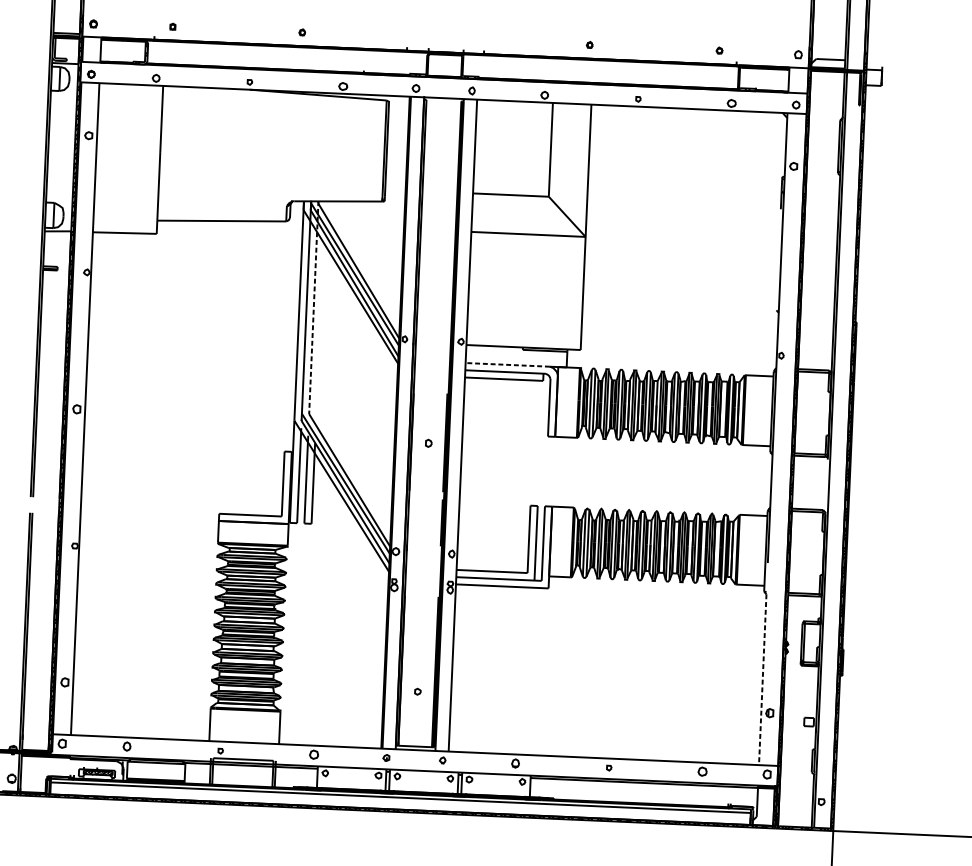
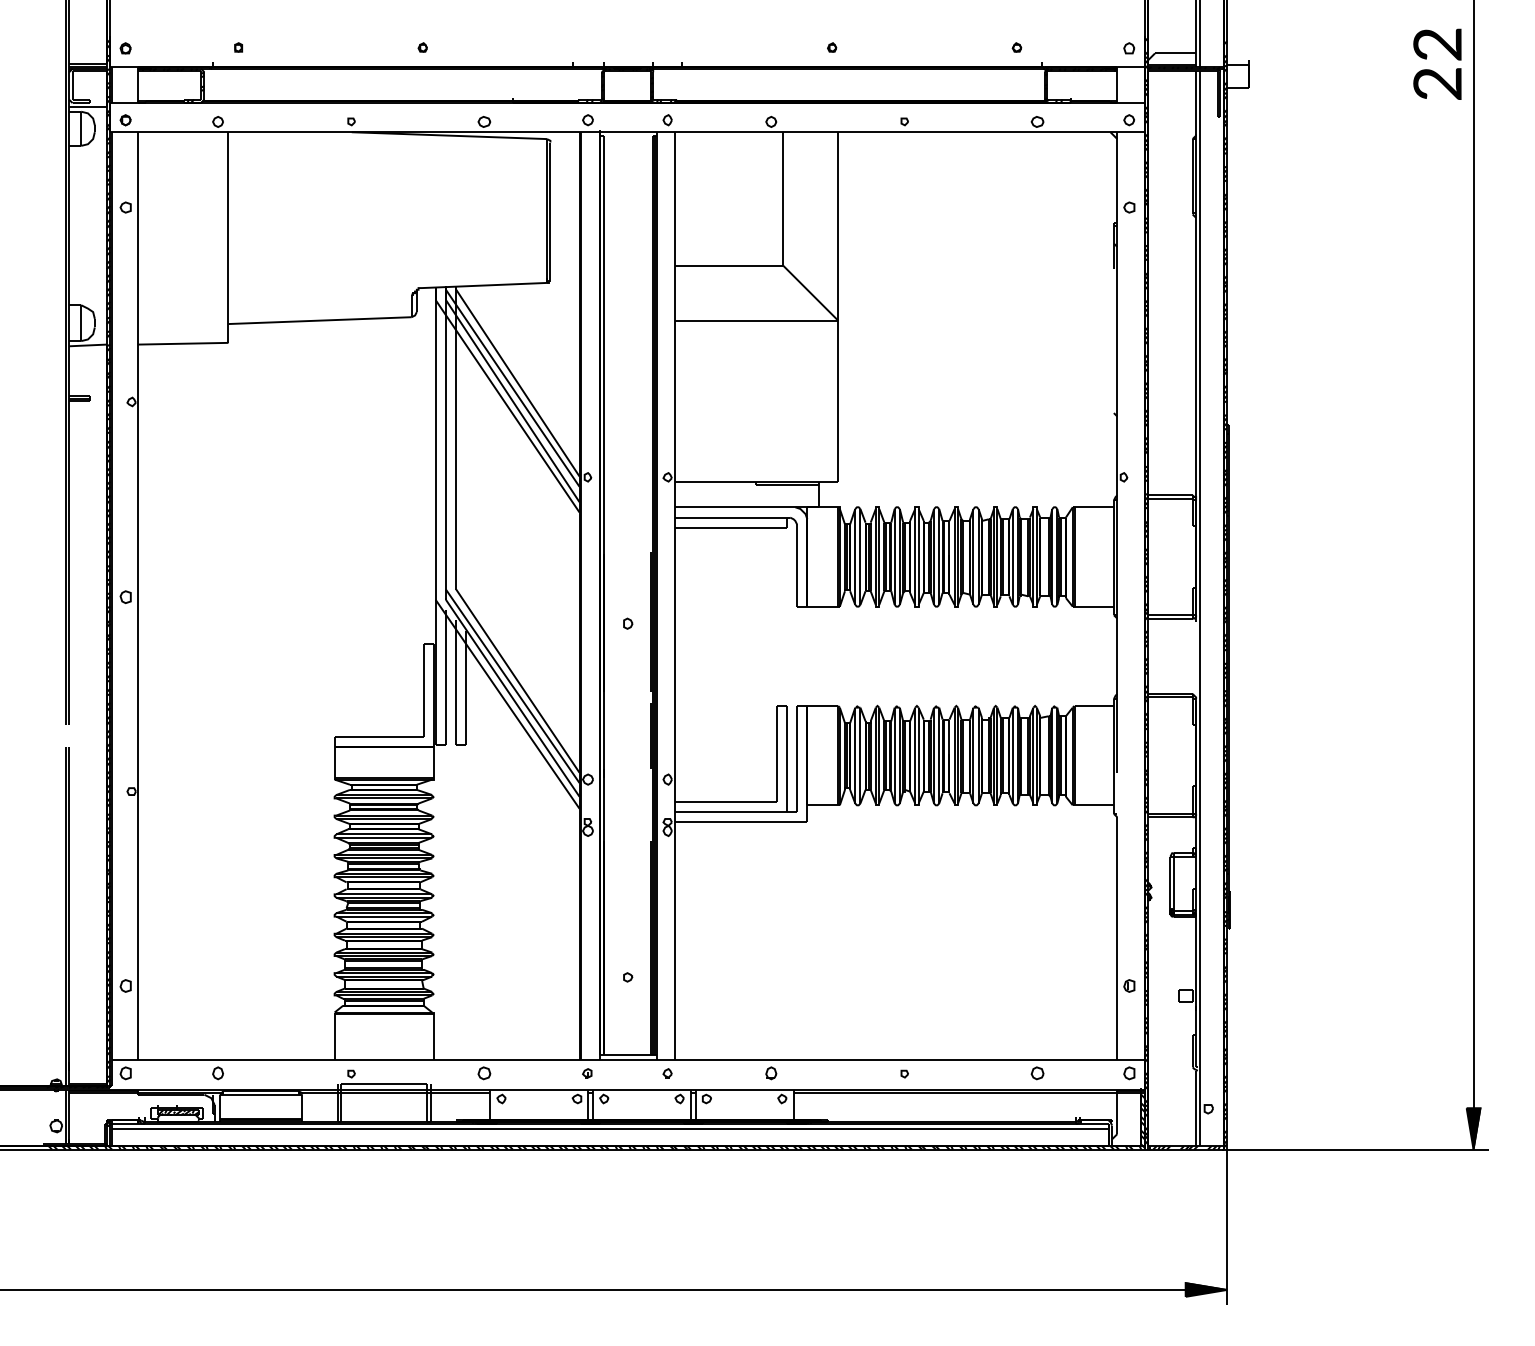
line: (314, 307) -> (456, 437), dashed -> solid
line: (507, 365) -> (735, 507), dashed -> solid
line: (762, 679) -> (1117, 938), dashed -> solid

